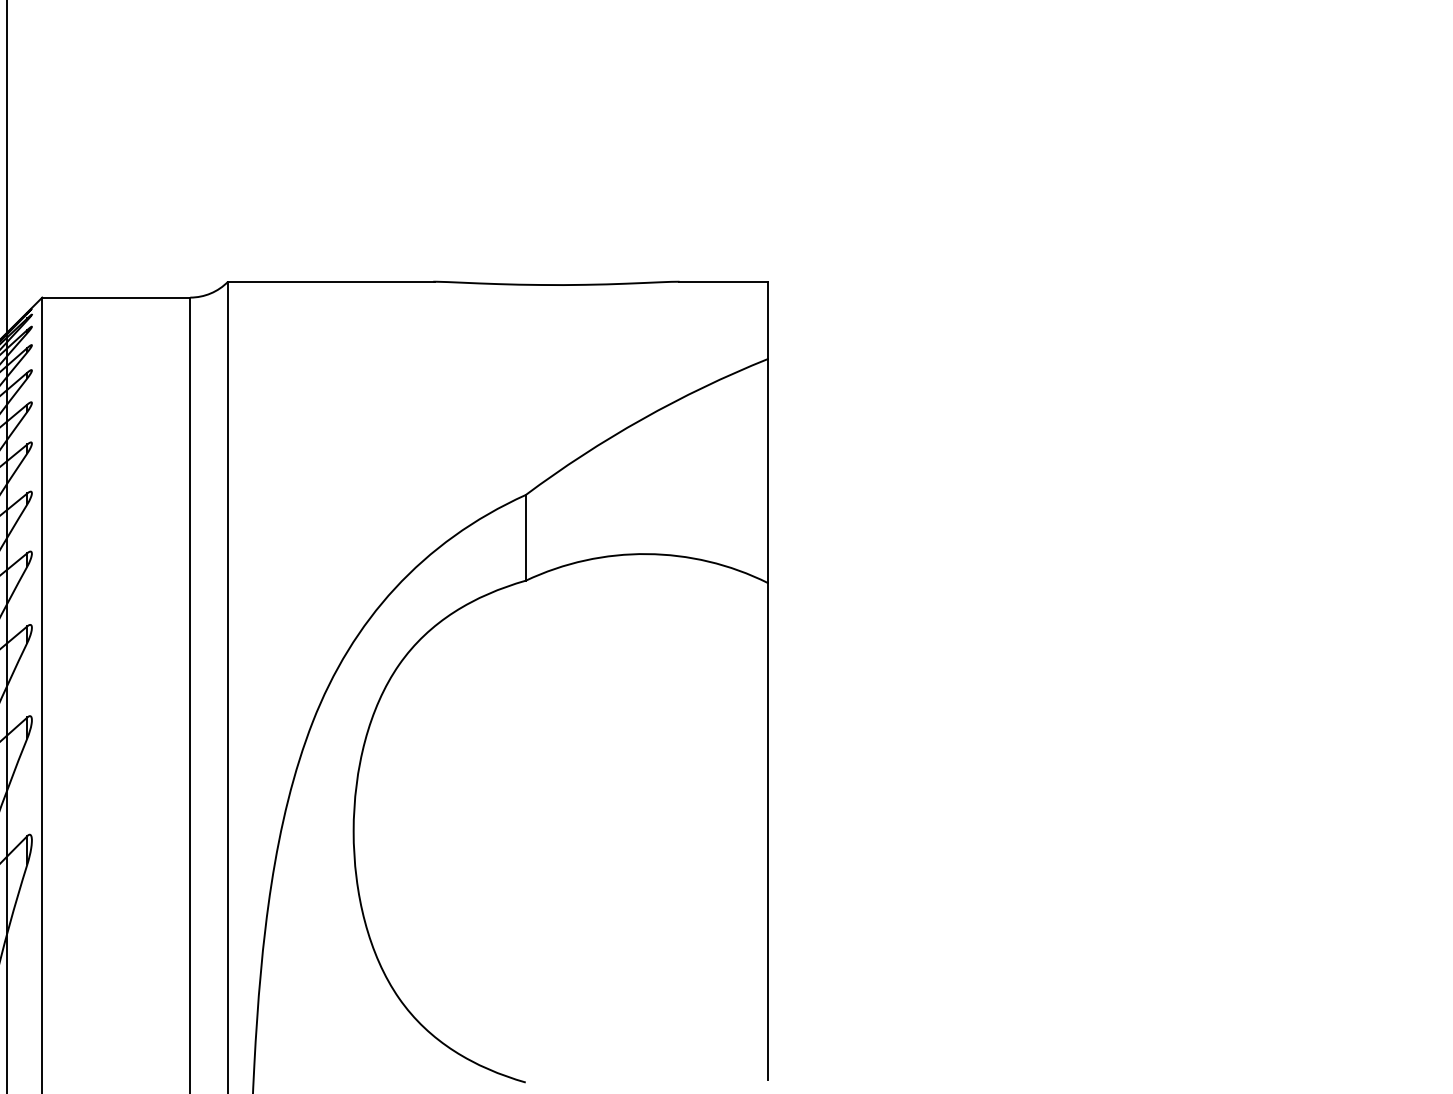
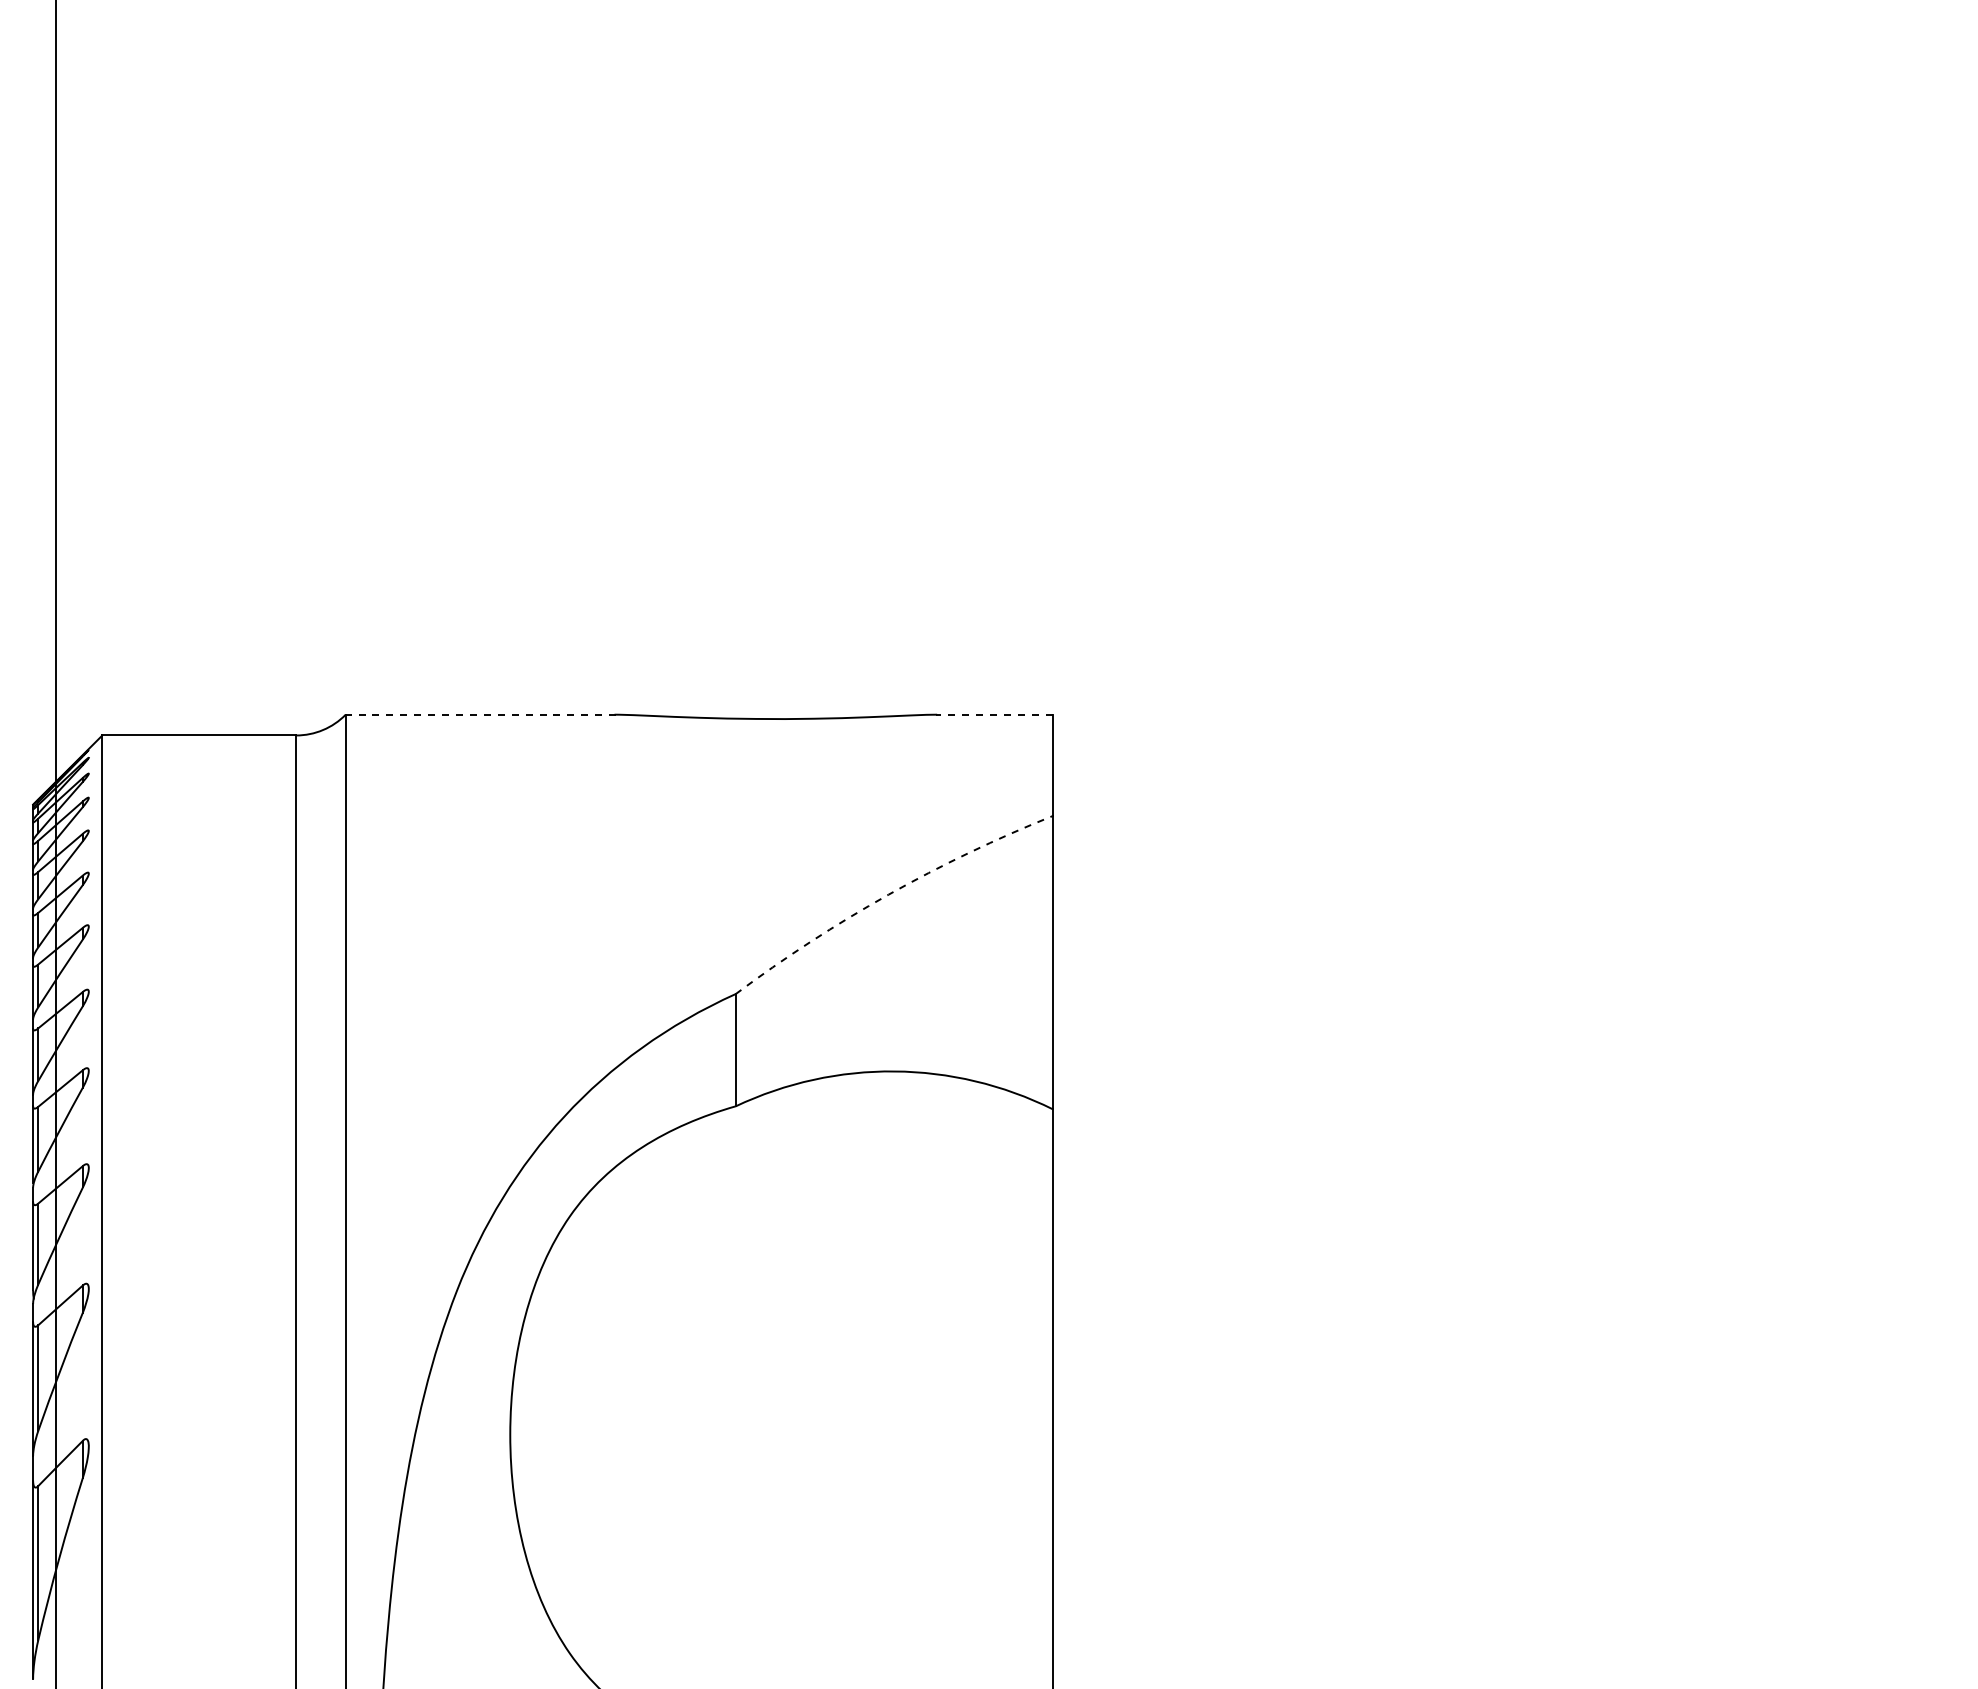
line: (330, 281) -> (480, 714), solid -> dashed
line: (723, 281) -> (994, 714), solid -> dashed
arc: (642, 419) -> (888, 894), solid -> dashed

